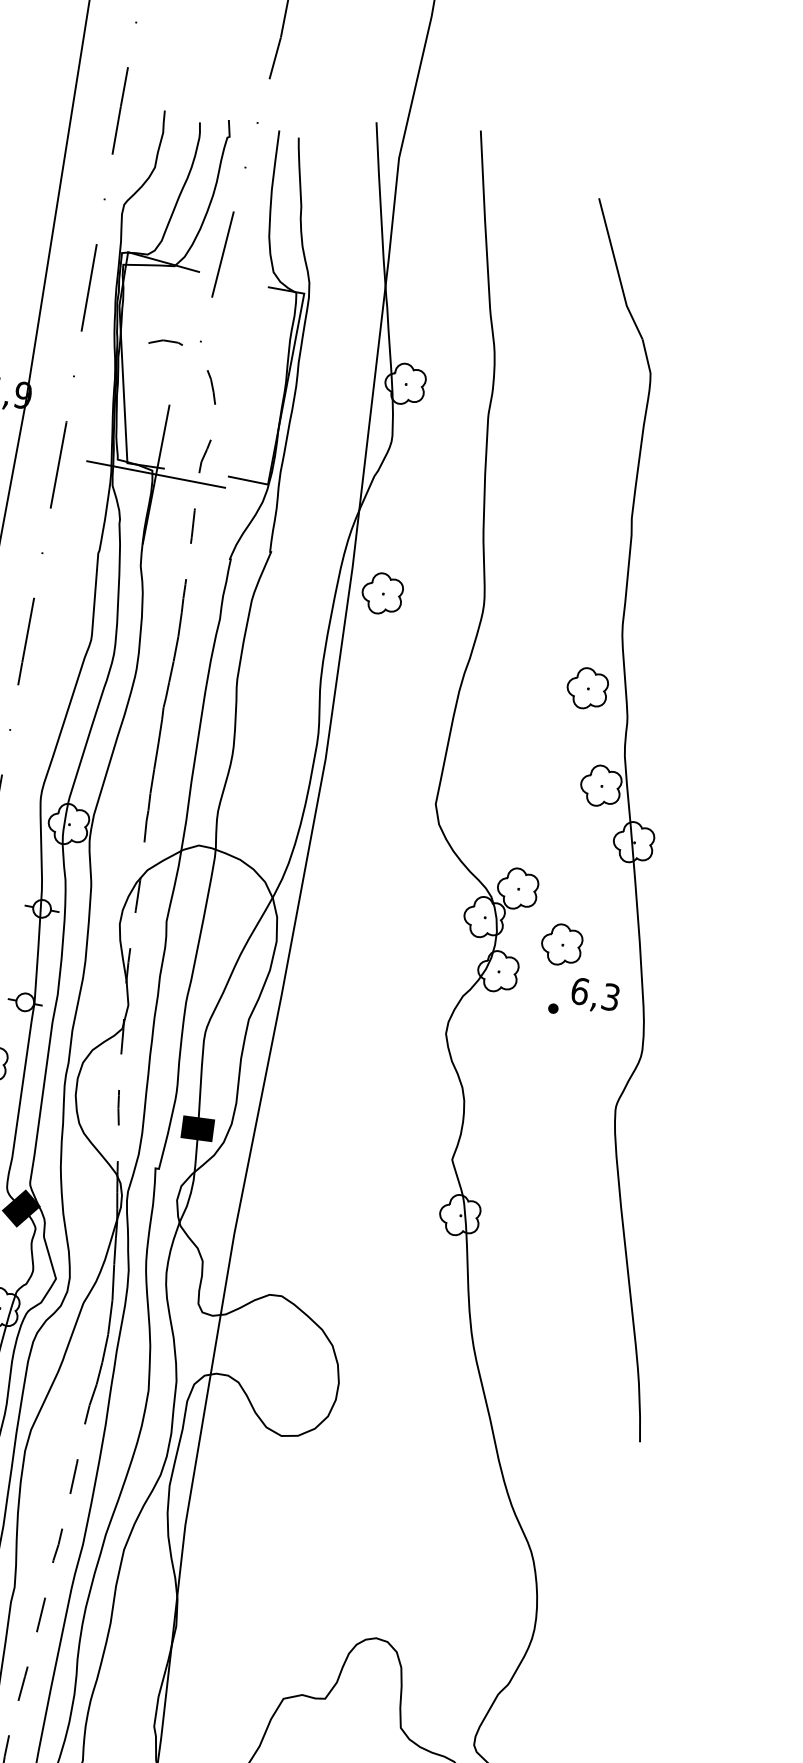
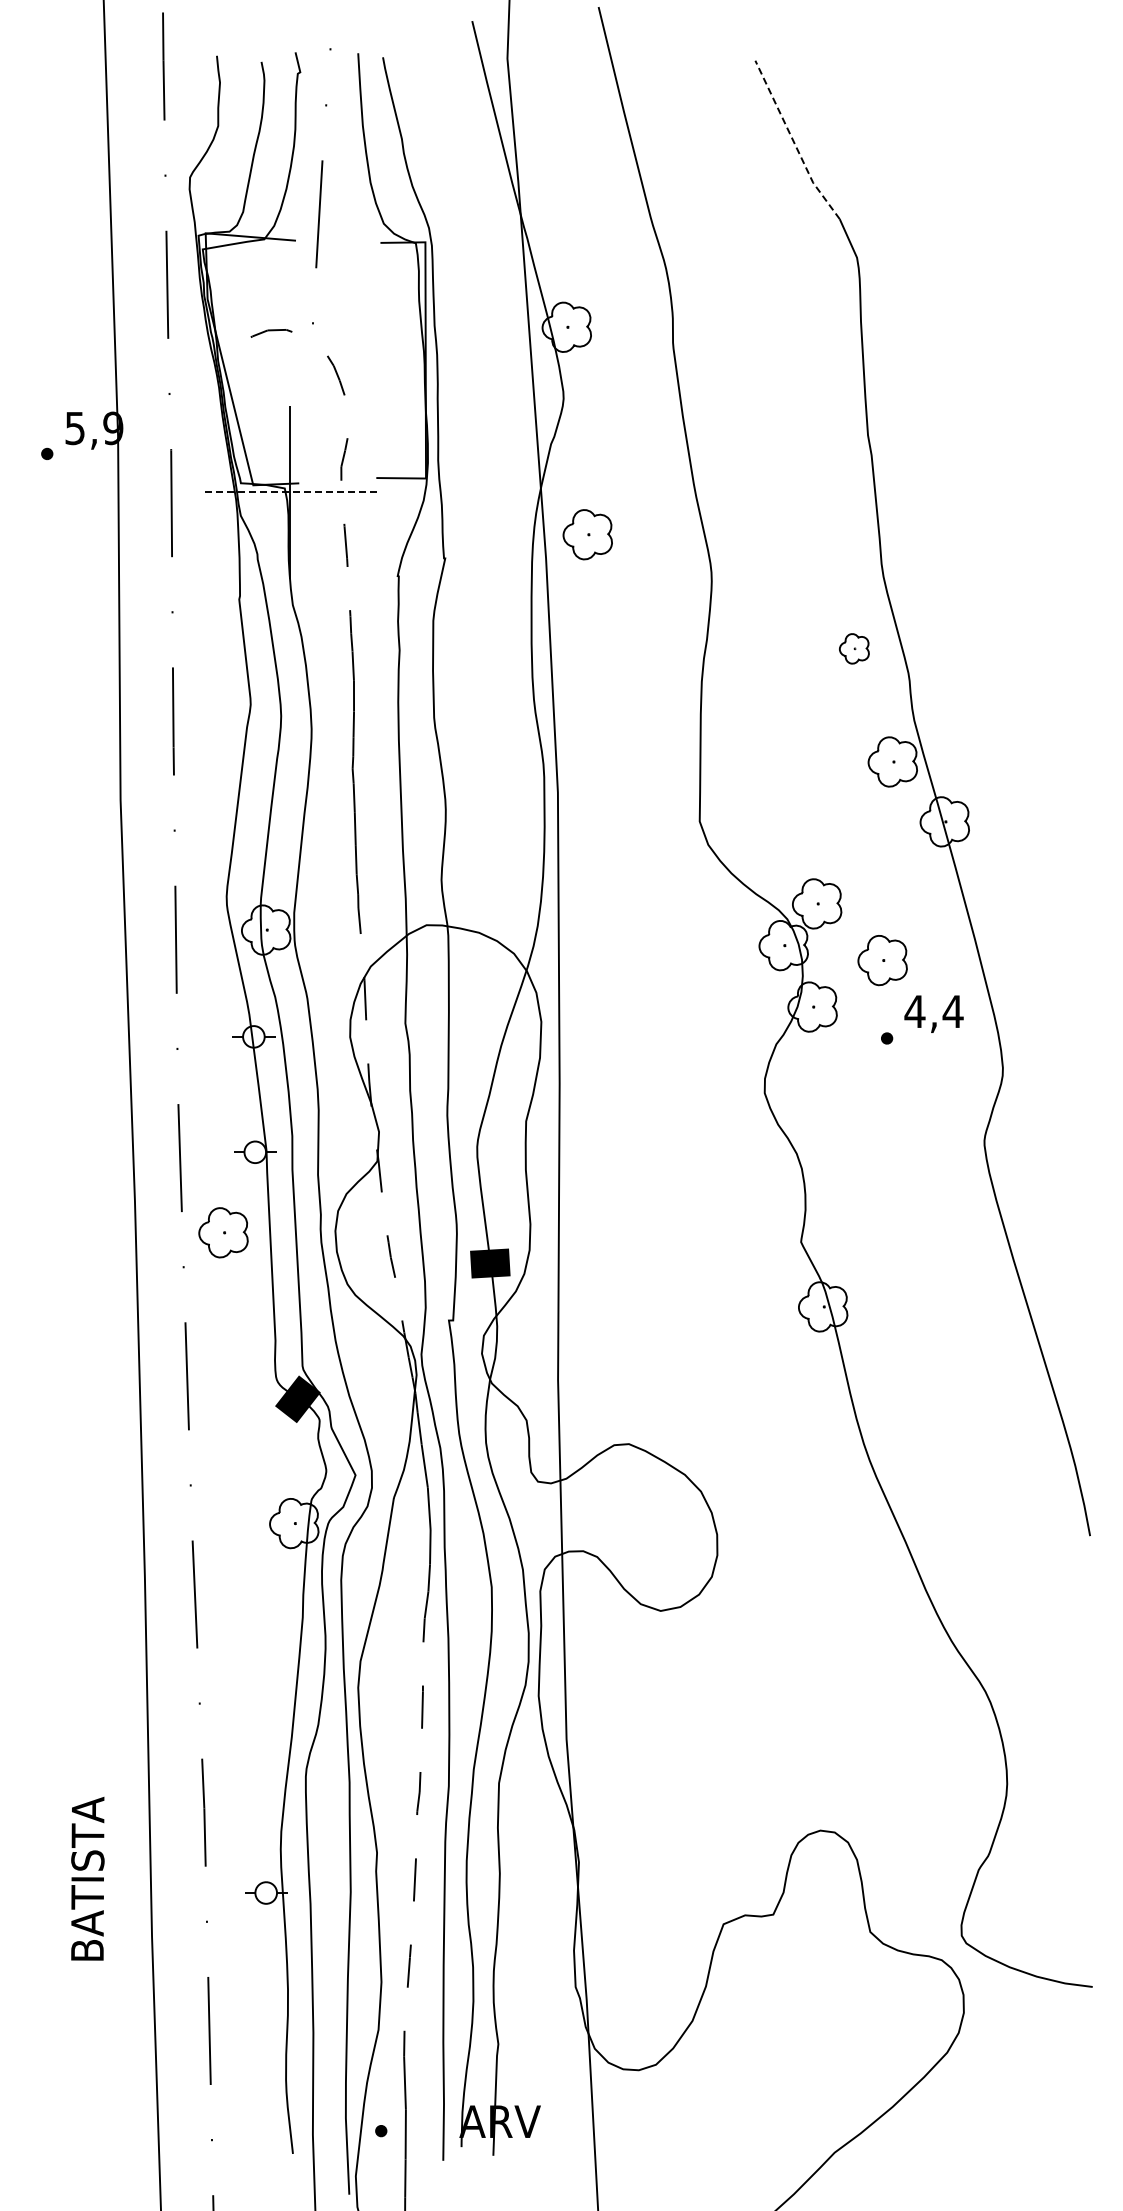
line: (617, 270) -> (794, 142), solid -> dashed
line: (155, 474) -> (289, 492), solid -> dashed
part: (382, 593) -> (587, 534), moved
part: (587, 688) -> (854, 648), size x0.6
text: (595, 994) -> (933, 1011), 6,3 -> 4,4

